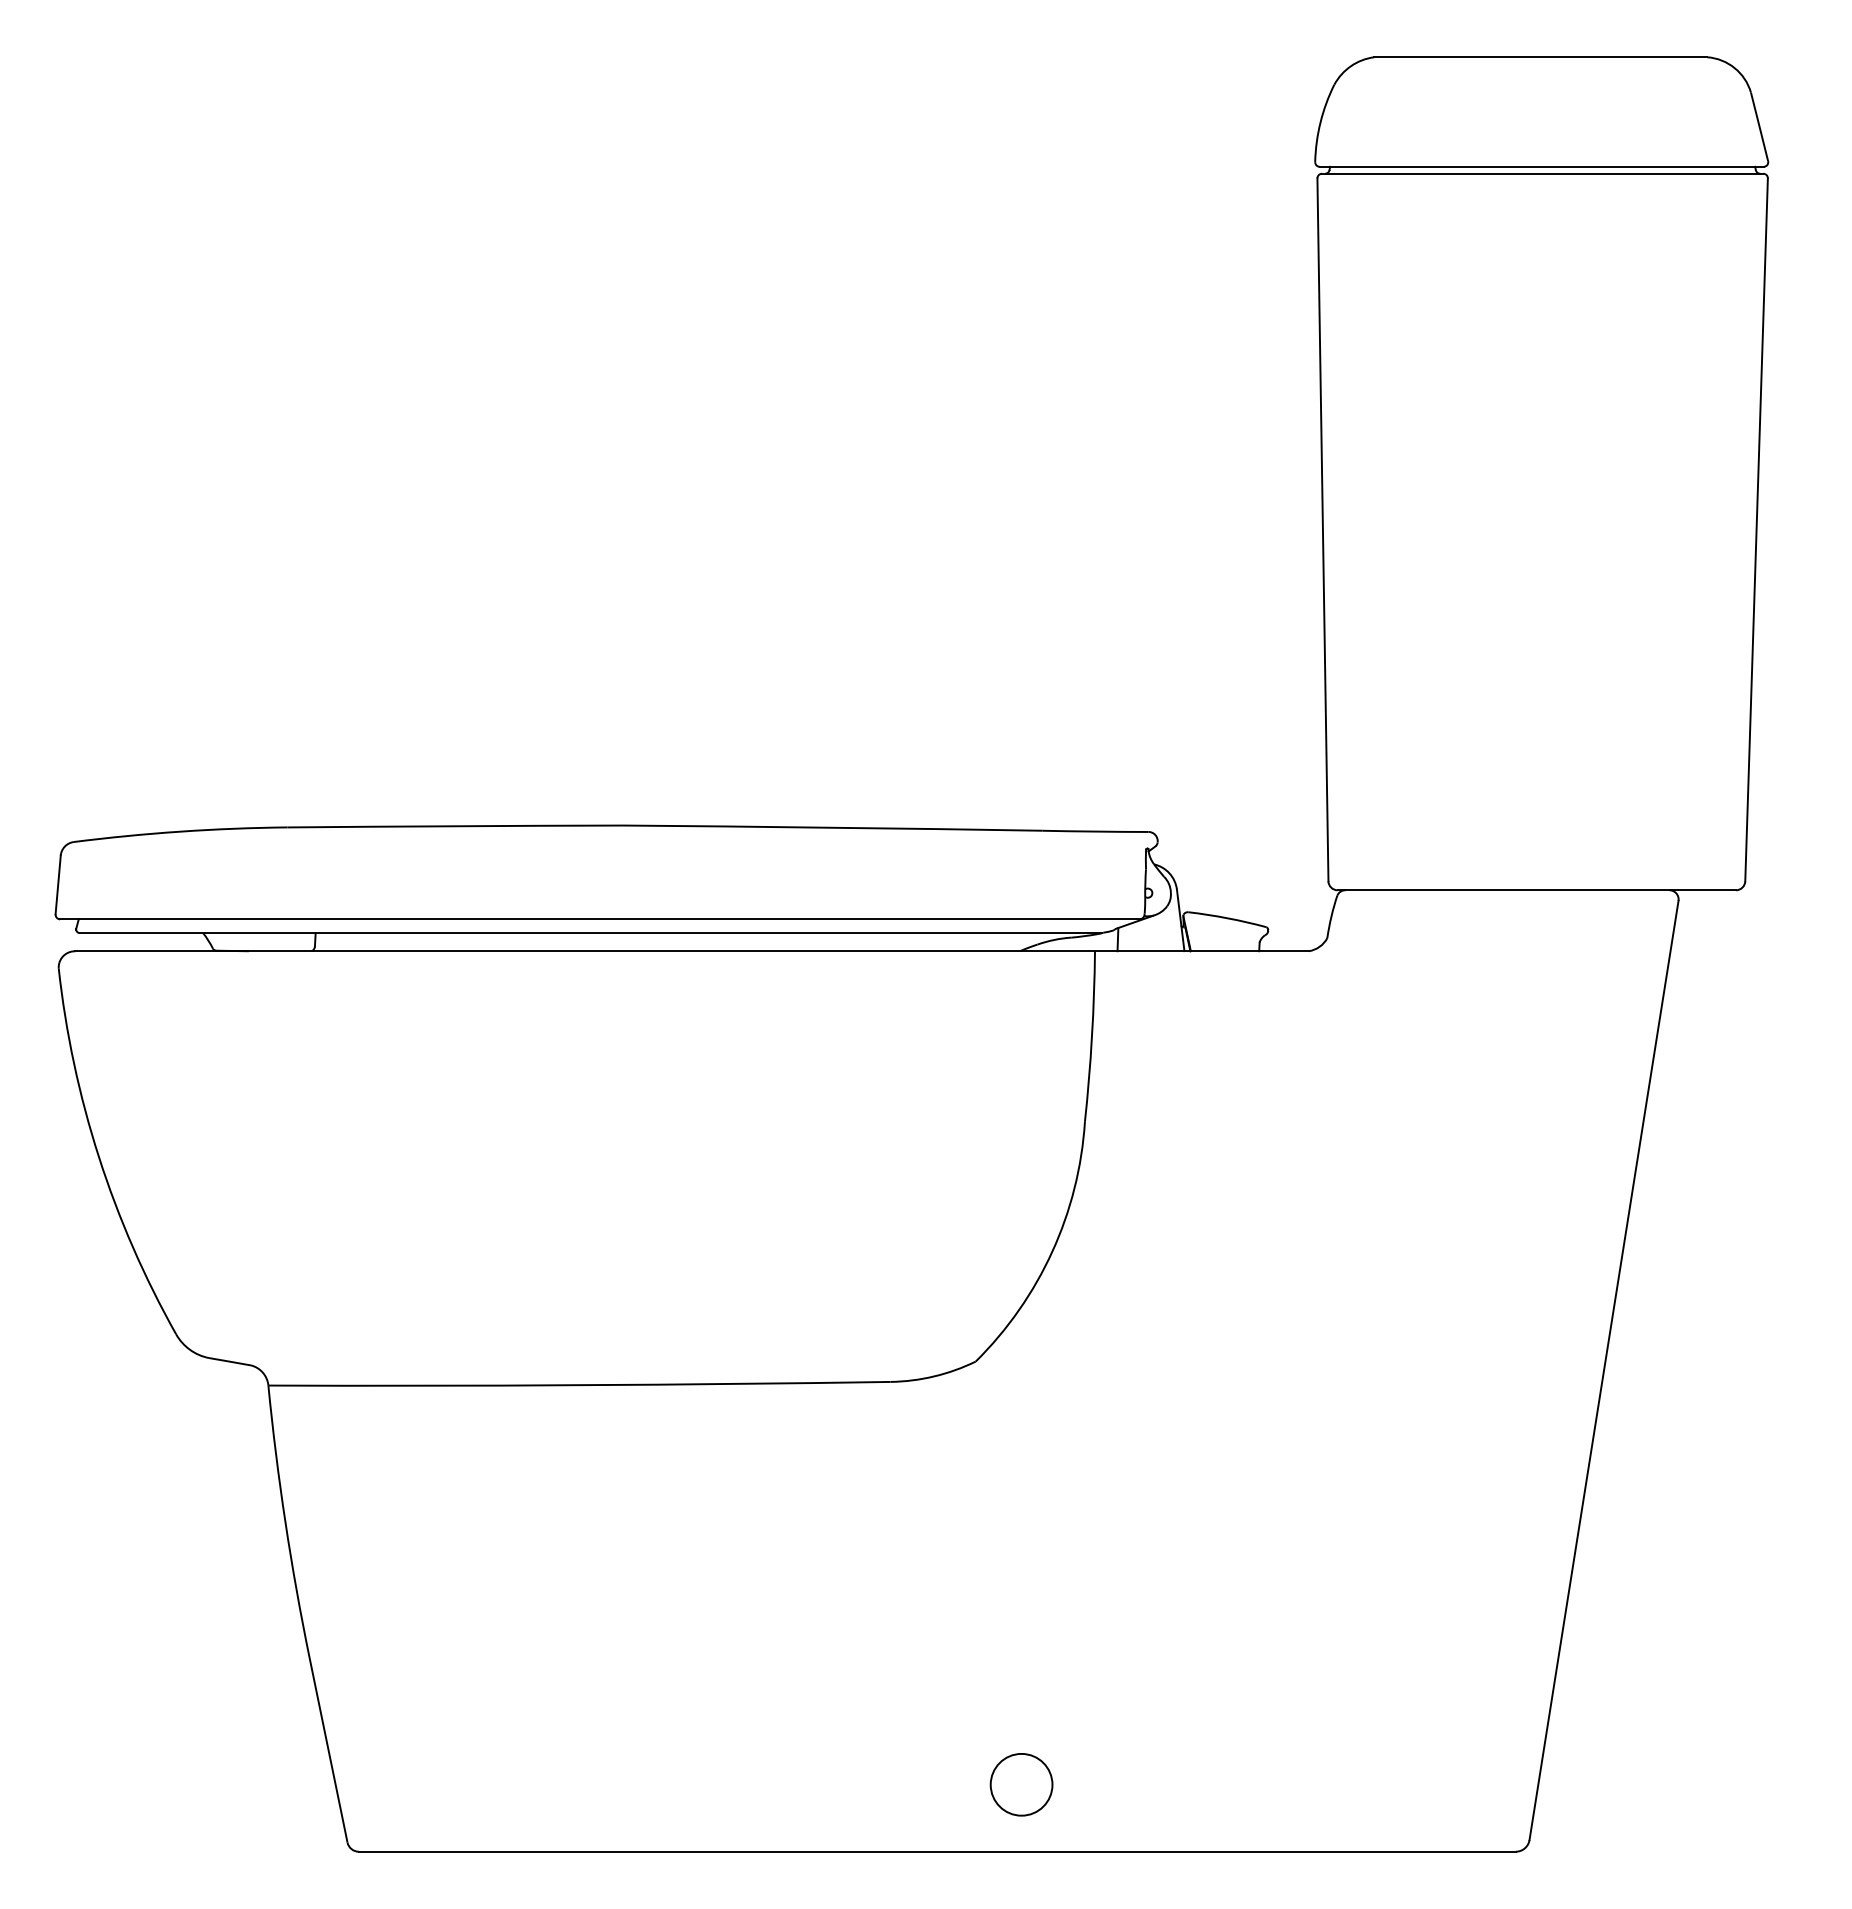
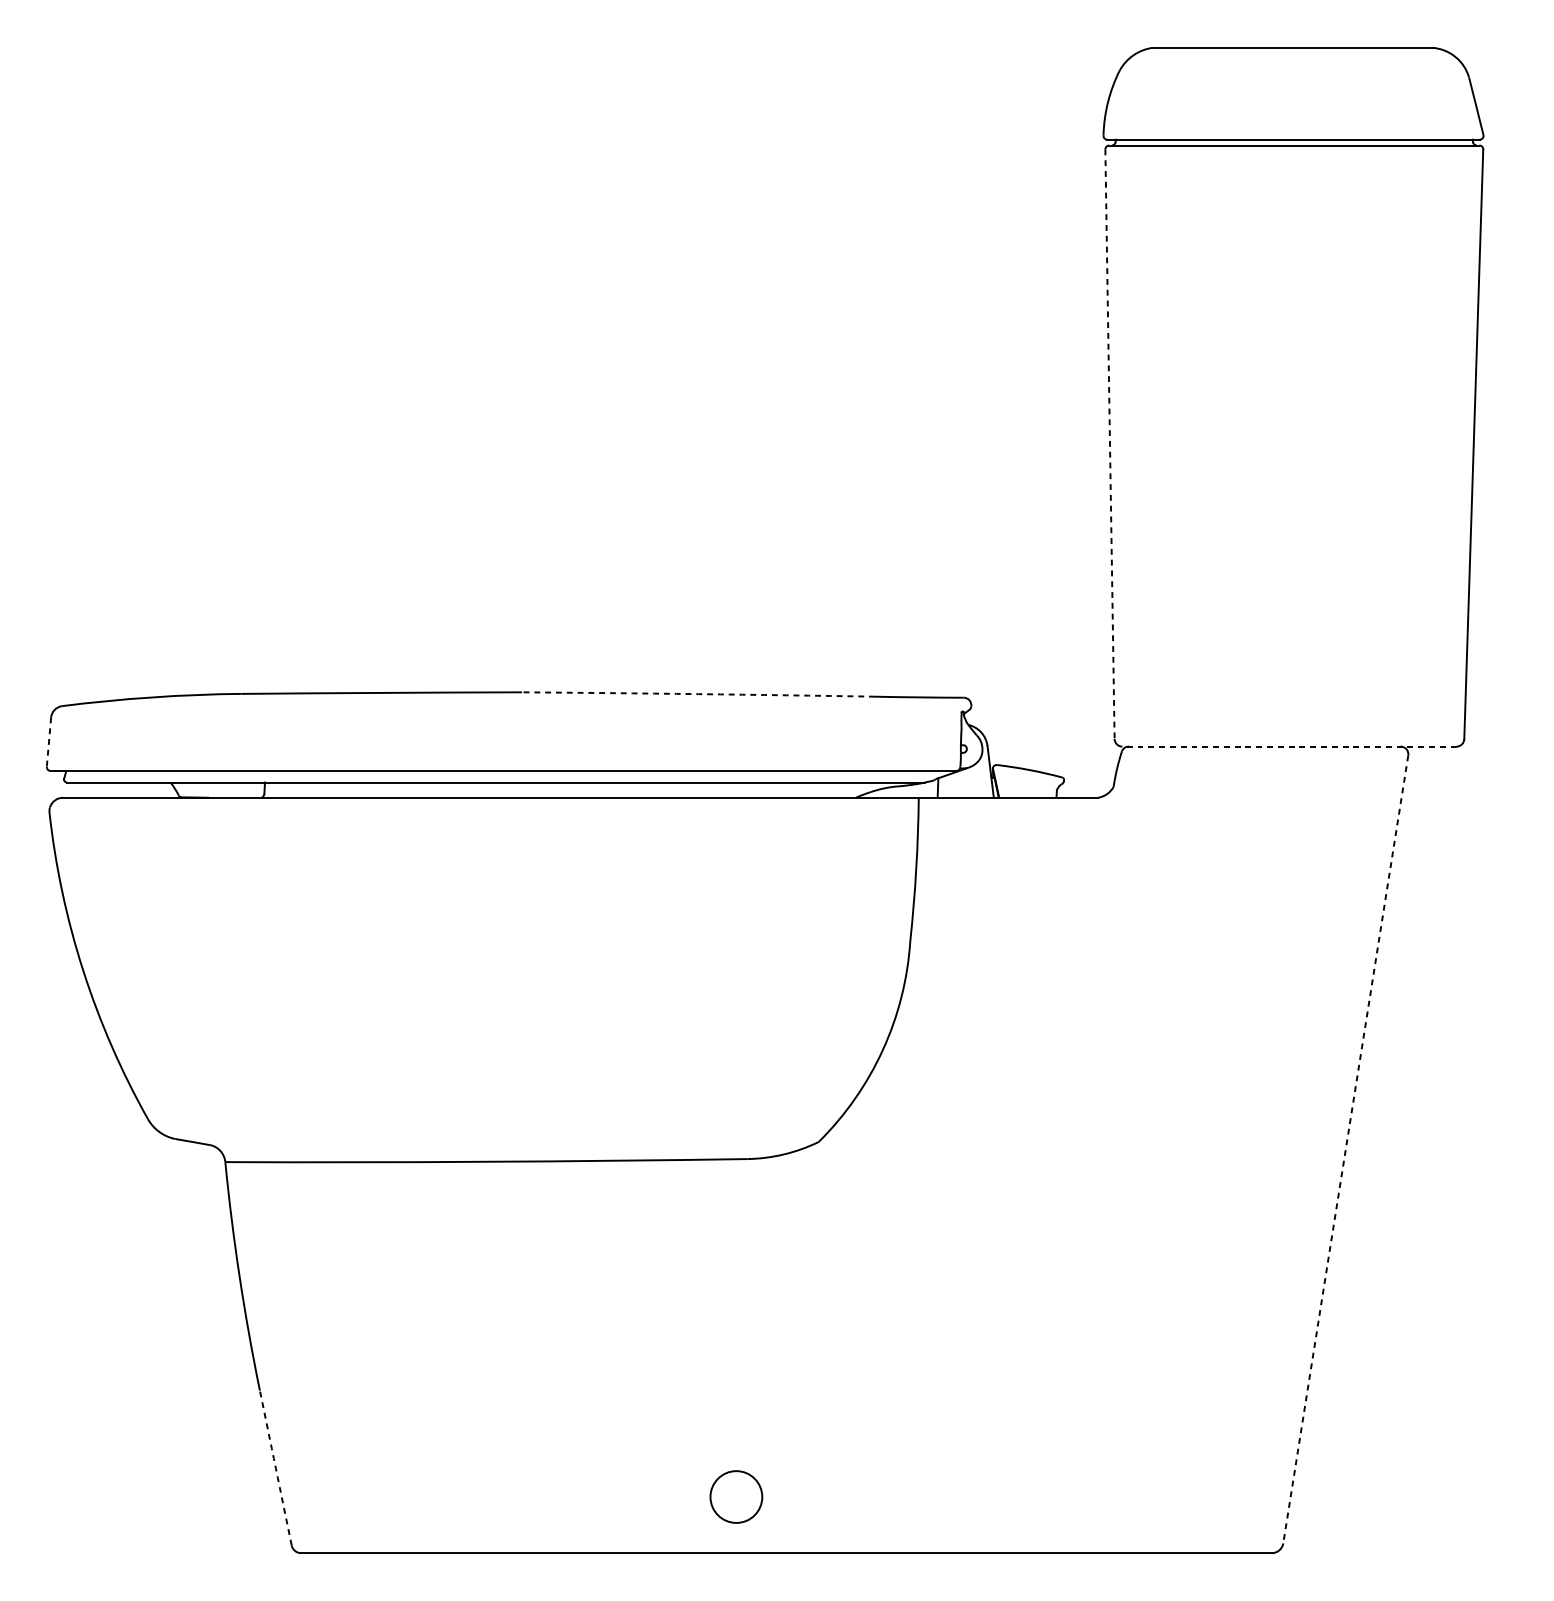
line: (1322, 530) -> (1109, 444), solid -> dashed
arc: (832, 827) -> (698, 693), solid -> dashed
line: (58, 885) -> (49, 742), solid -> dashed
line: (1536, 890) -> (1289, 746), solid -> dashed
line: (1603, 1370) -> (1345, 1149), solid -> dashed
arc: (328, 1750) -> (275, 1468), solid -> dashed
circle: (1021, 1784) -> (736, 1496), moved

